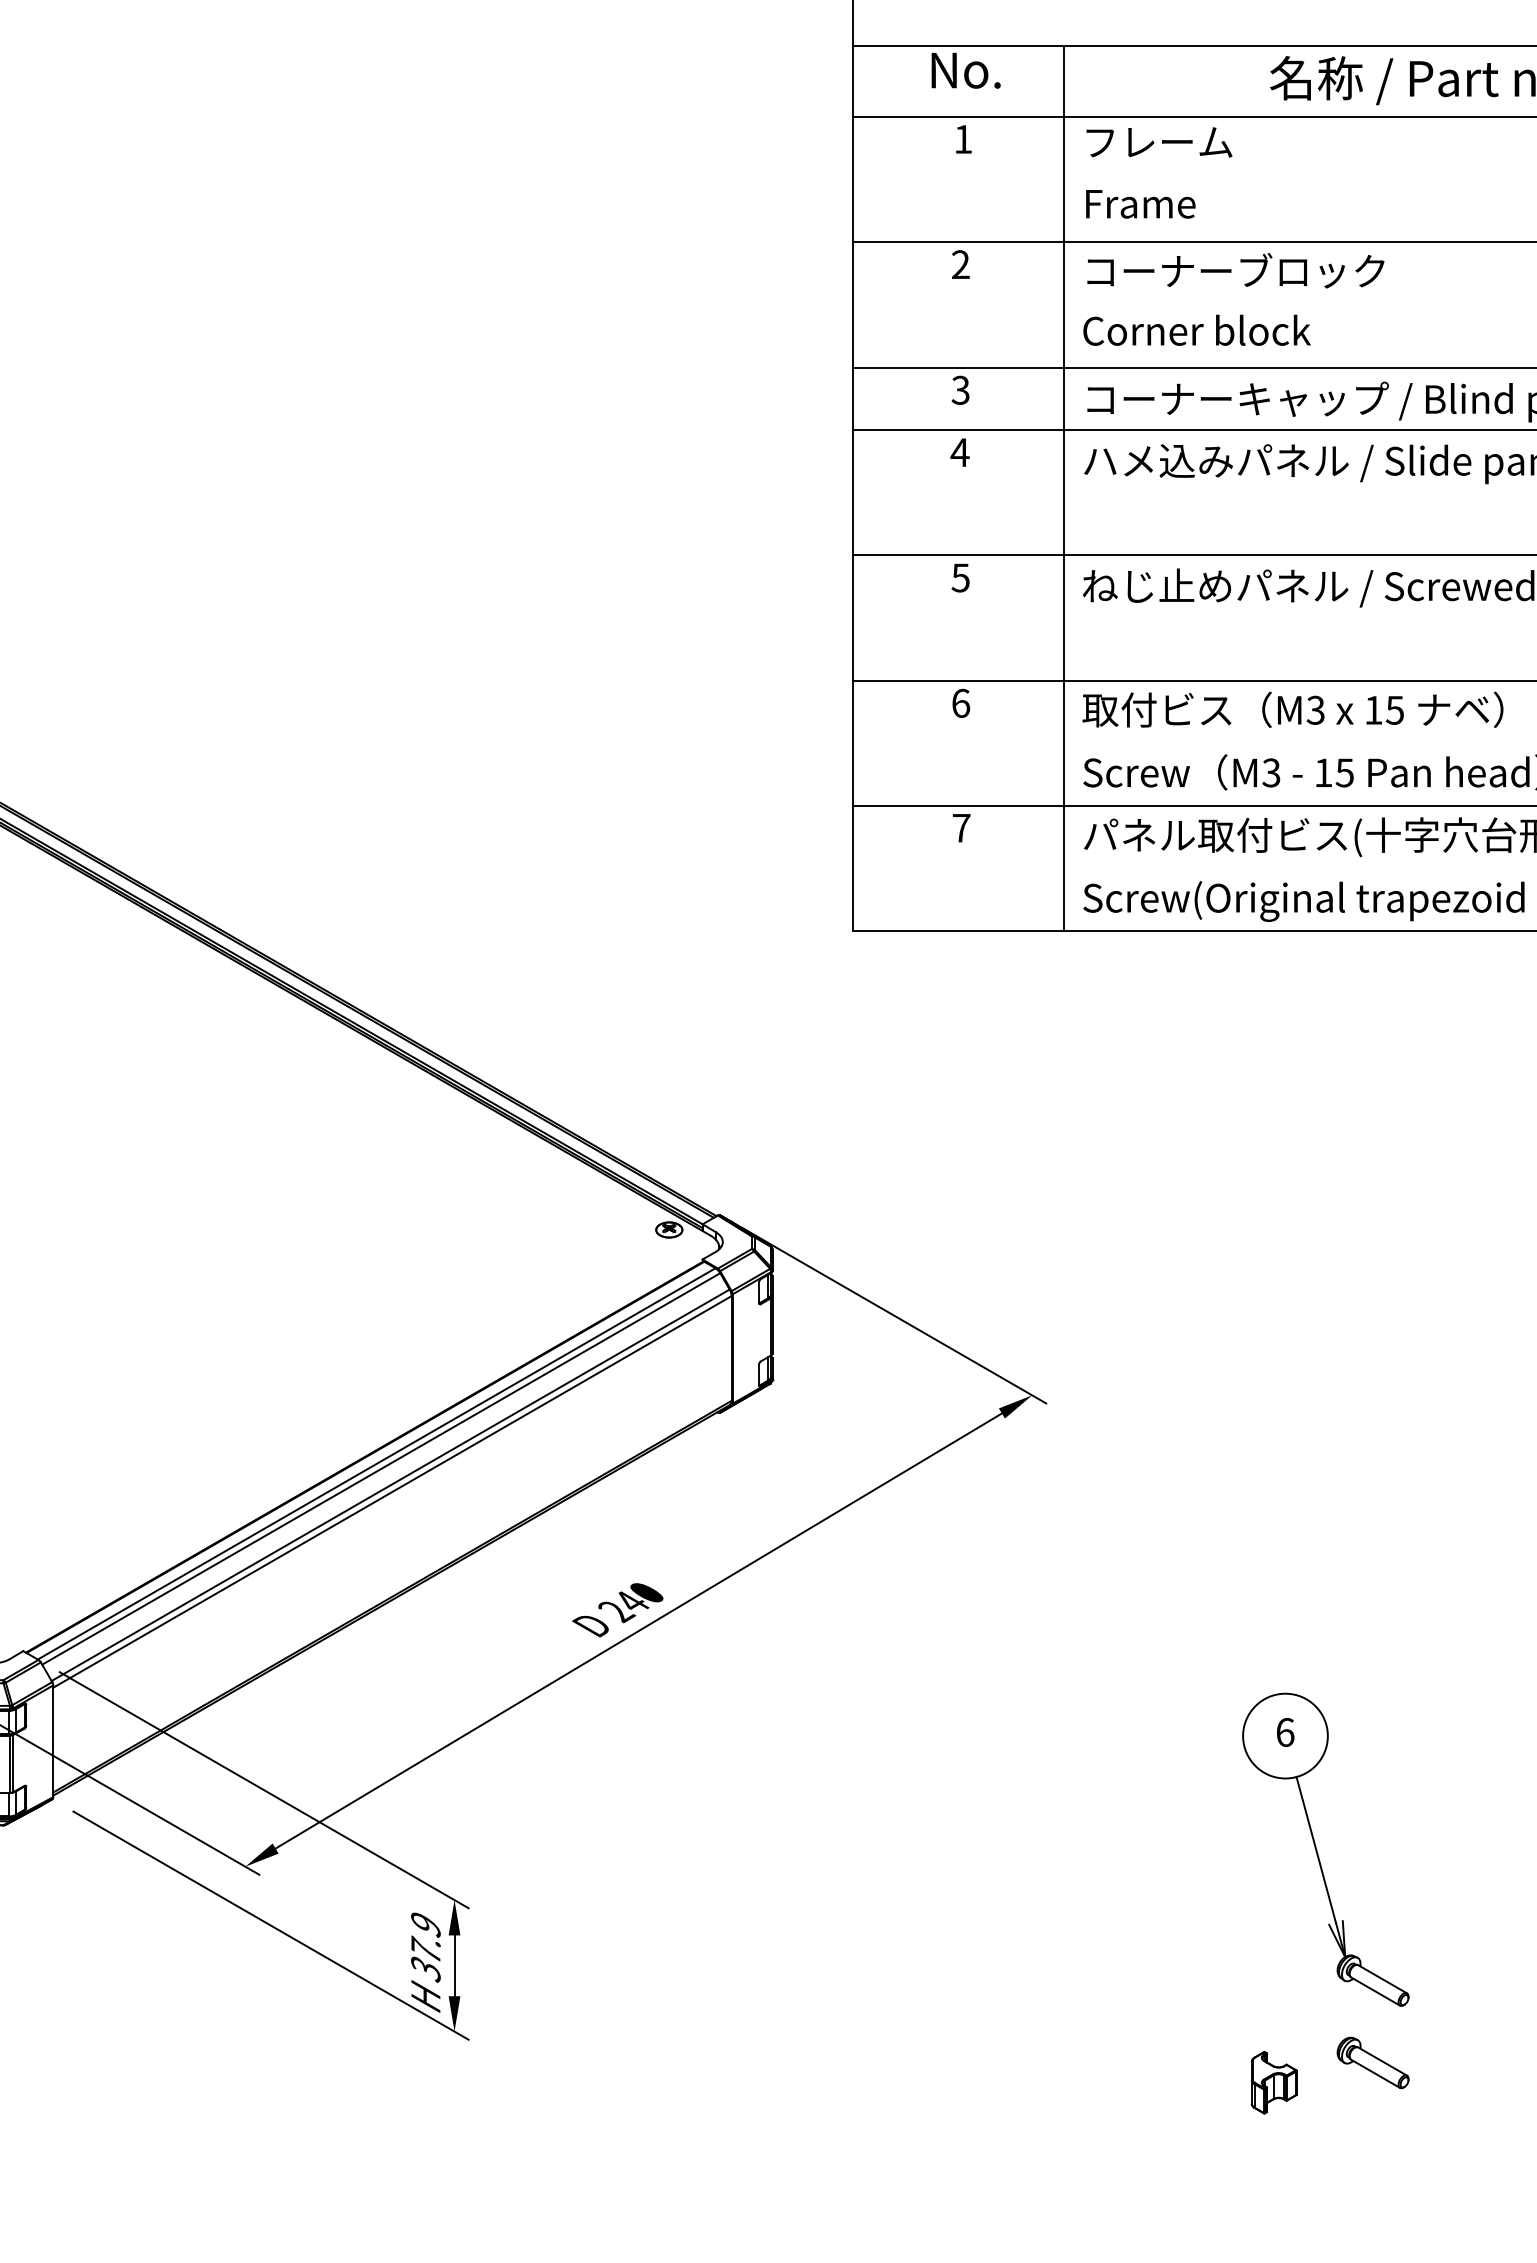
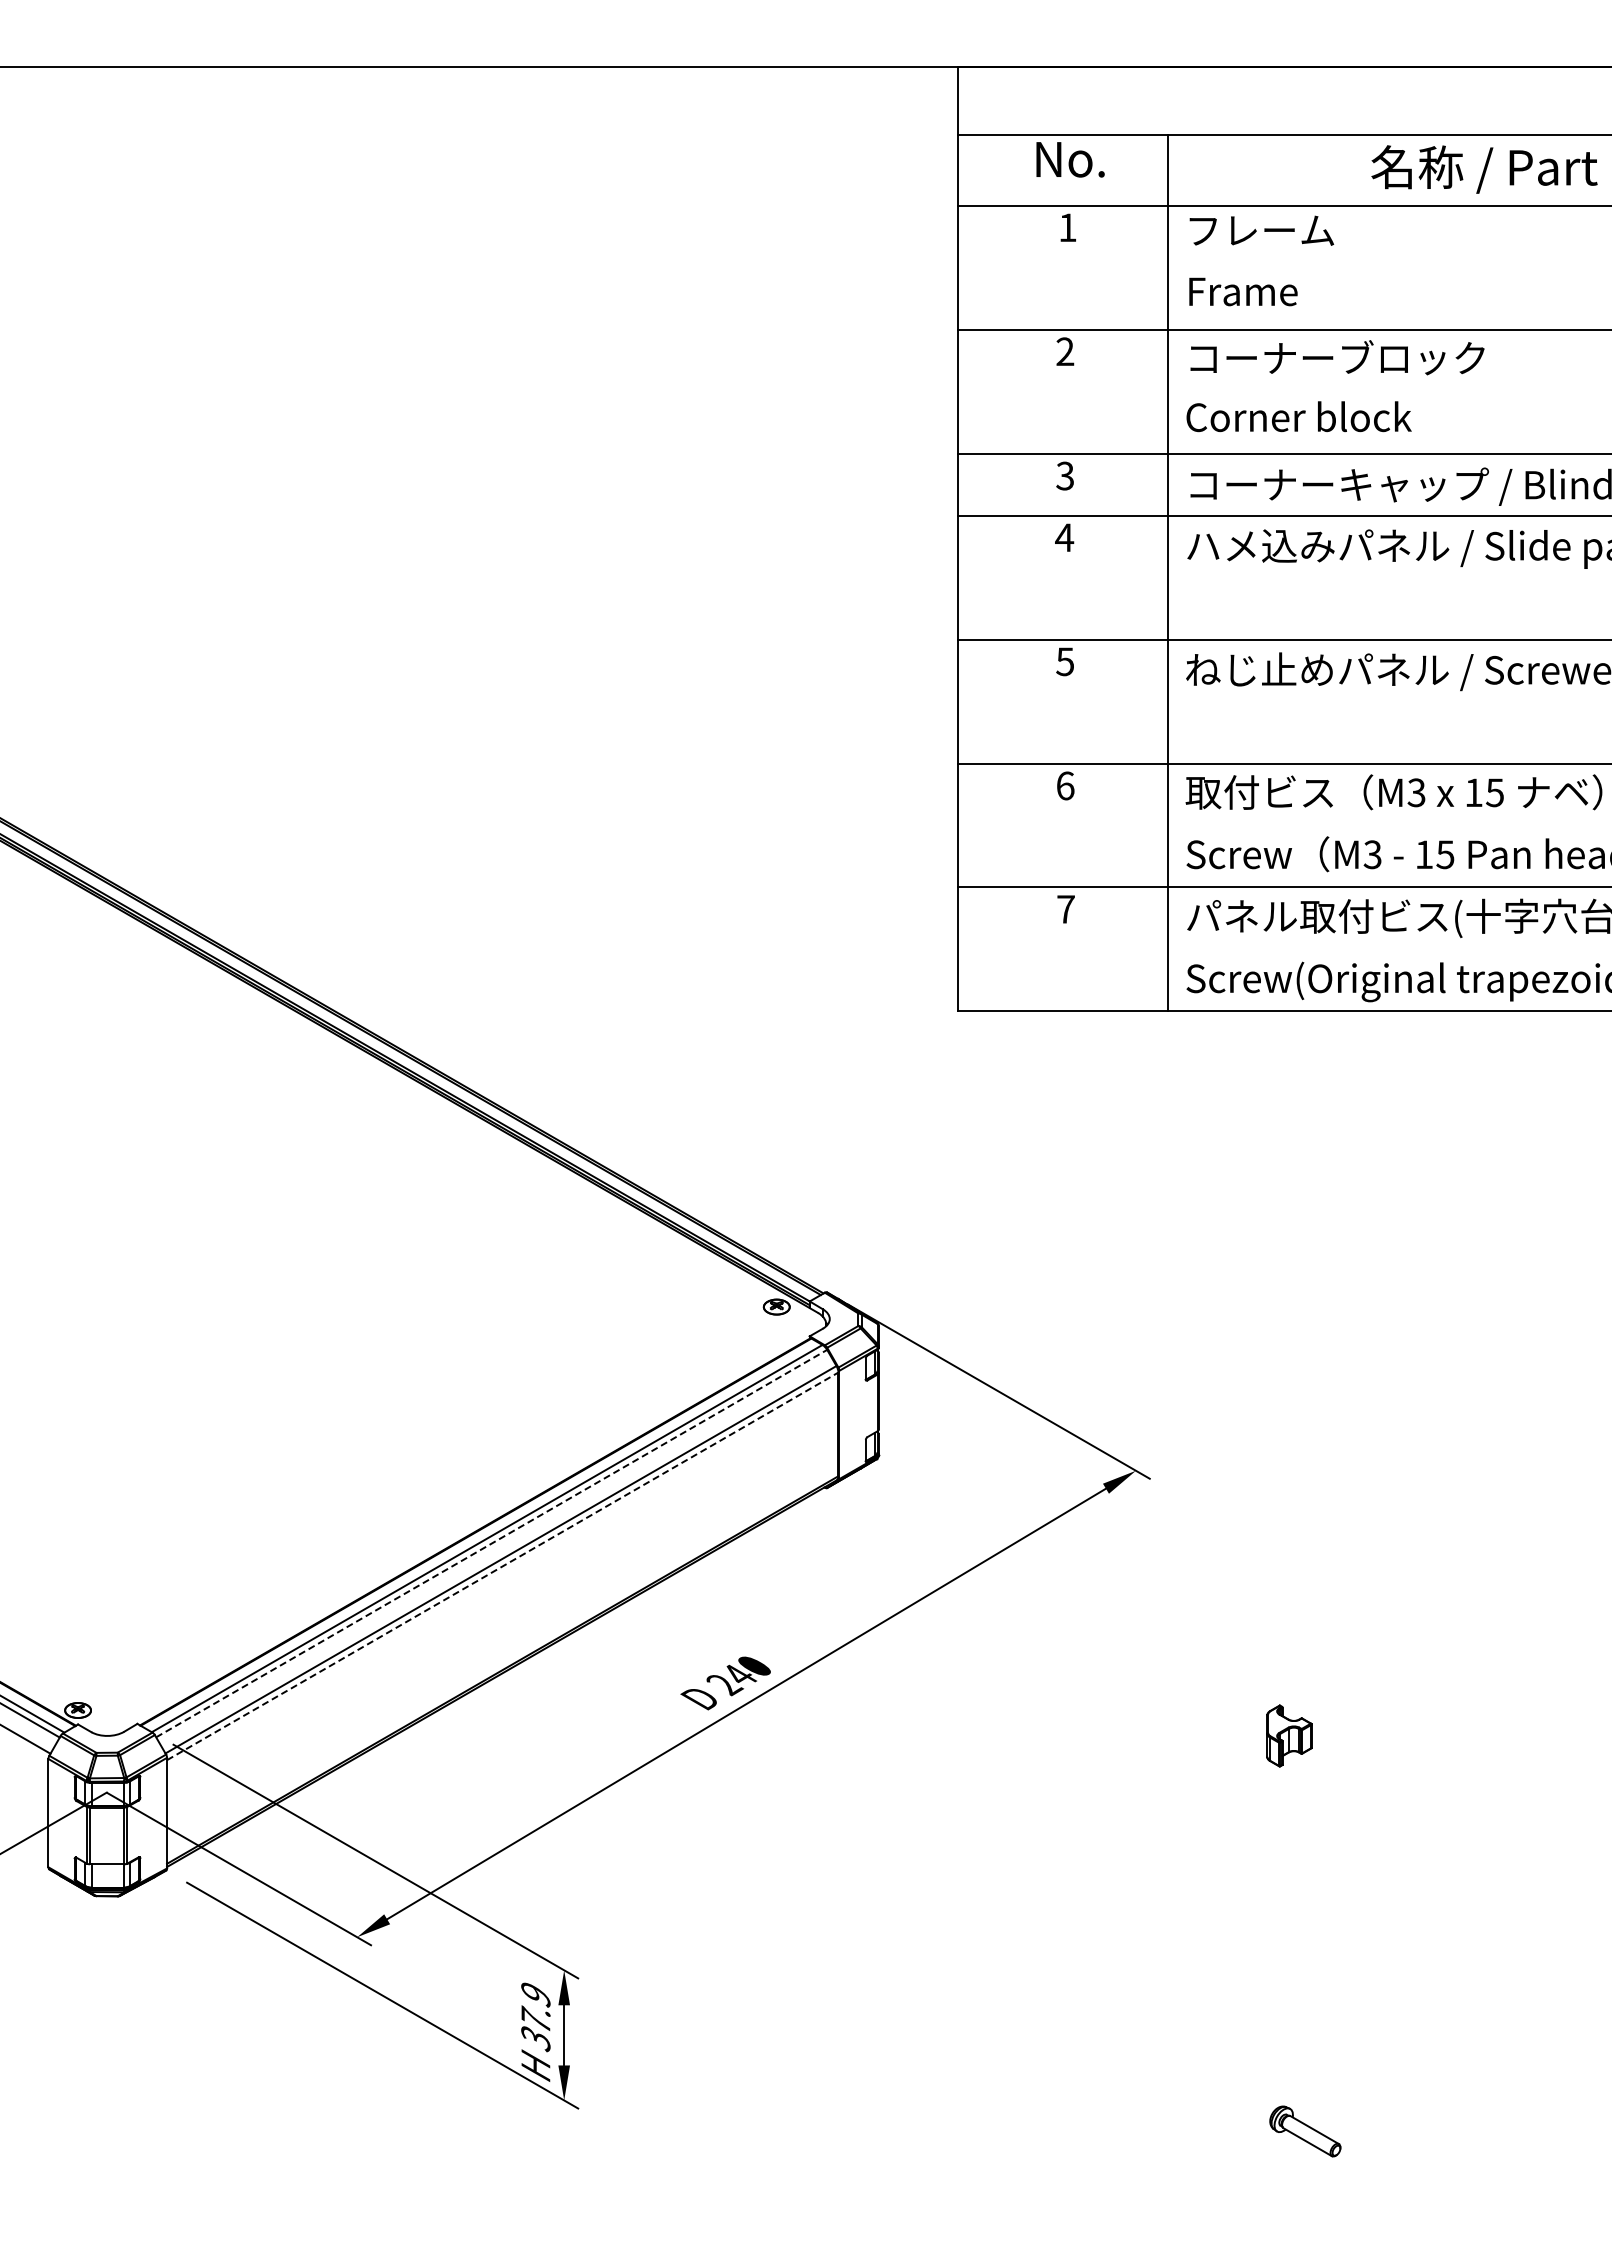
line: (382, 1468) -> (492, 1543), solid -> dashed
line: (392, 1492) -> (502, 1566), solid -> dashed
part: (1317, 1850) -> (1418, 1921), removed
part: (1373, 2062) -> (1305, 2131), moved
part: (1274, 2082) -> (1289, 1735), moved

